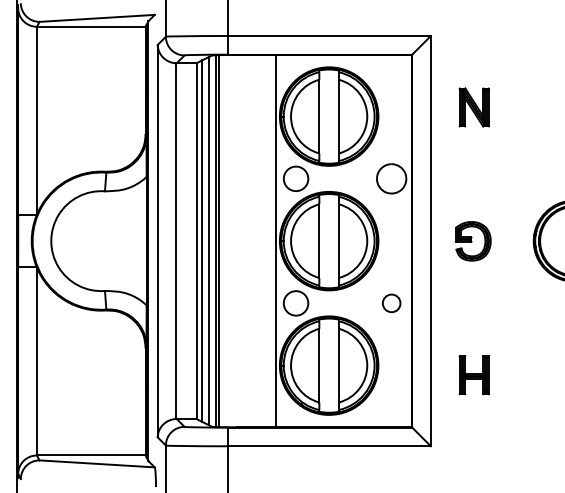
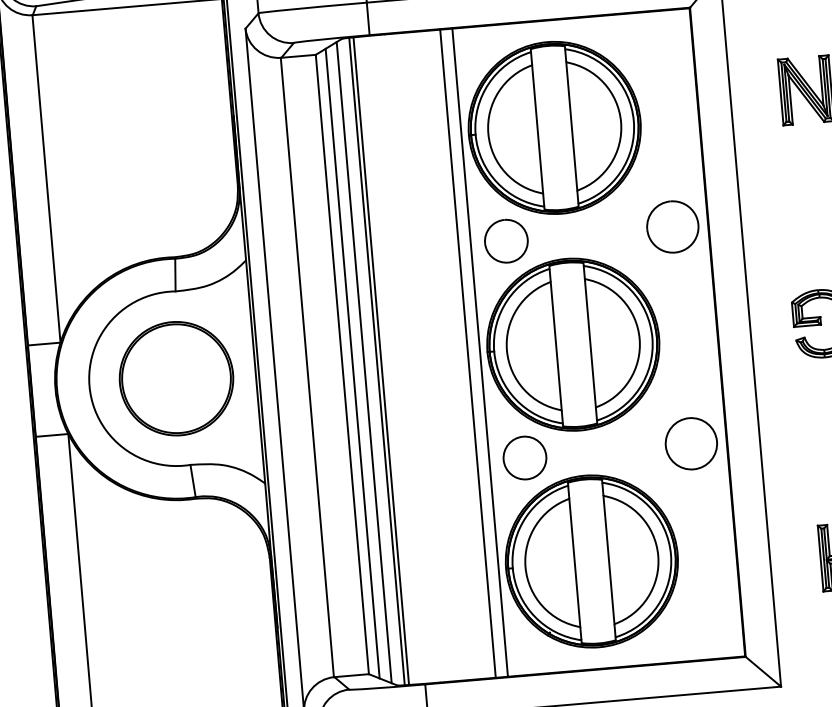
part: (100, 240) -> (175, 377), added
line: (268, 241) -> (467, 354), added
circle: (391, 303) -> (691, 443), size x1.67

